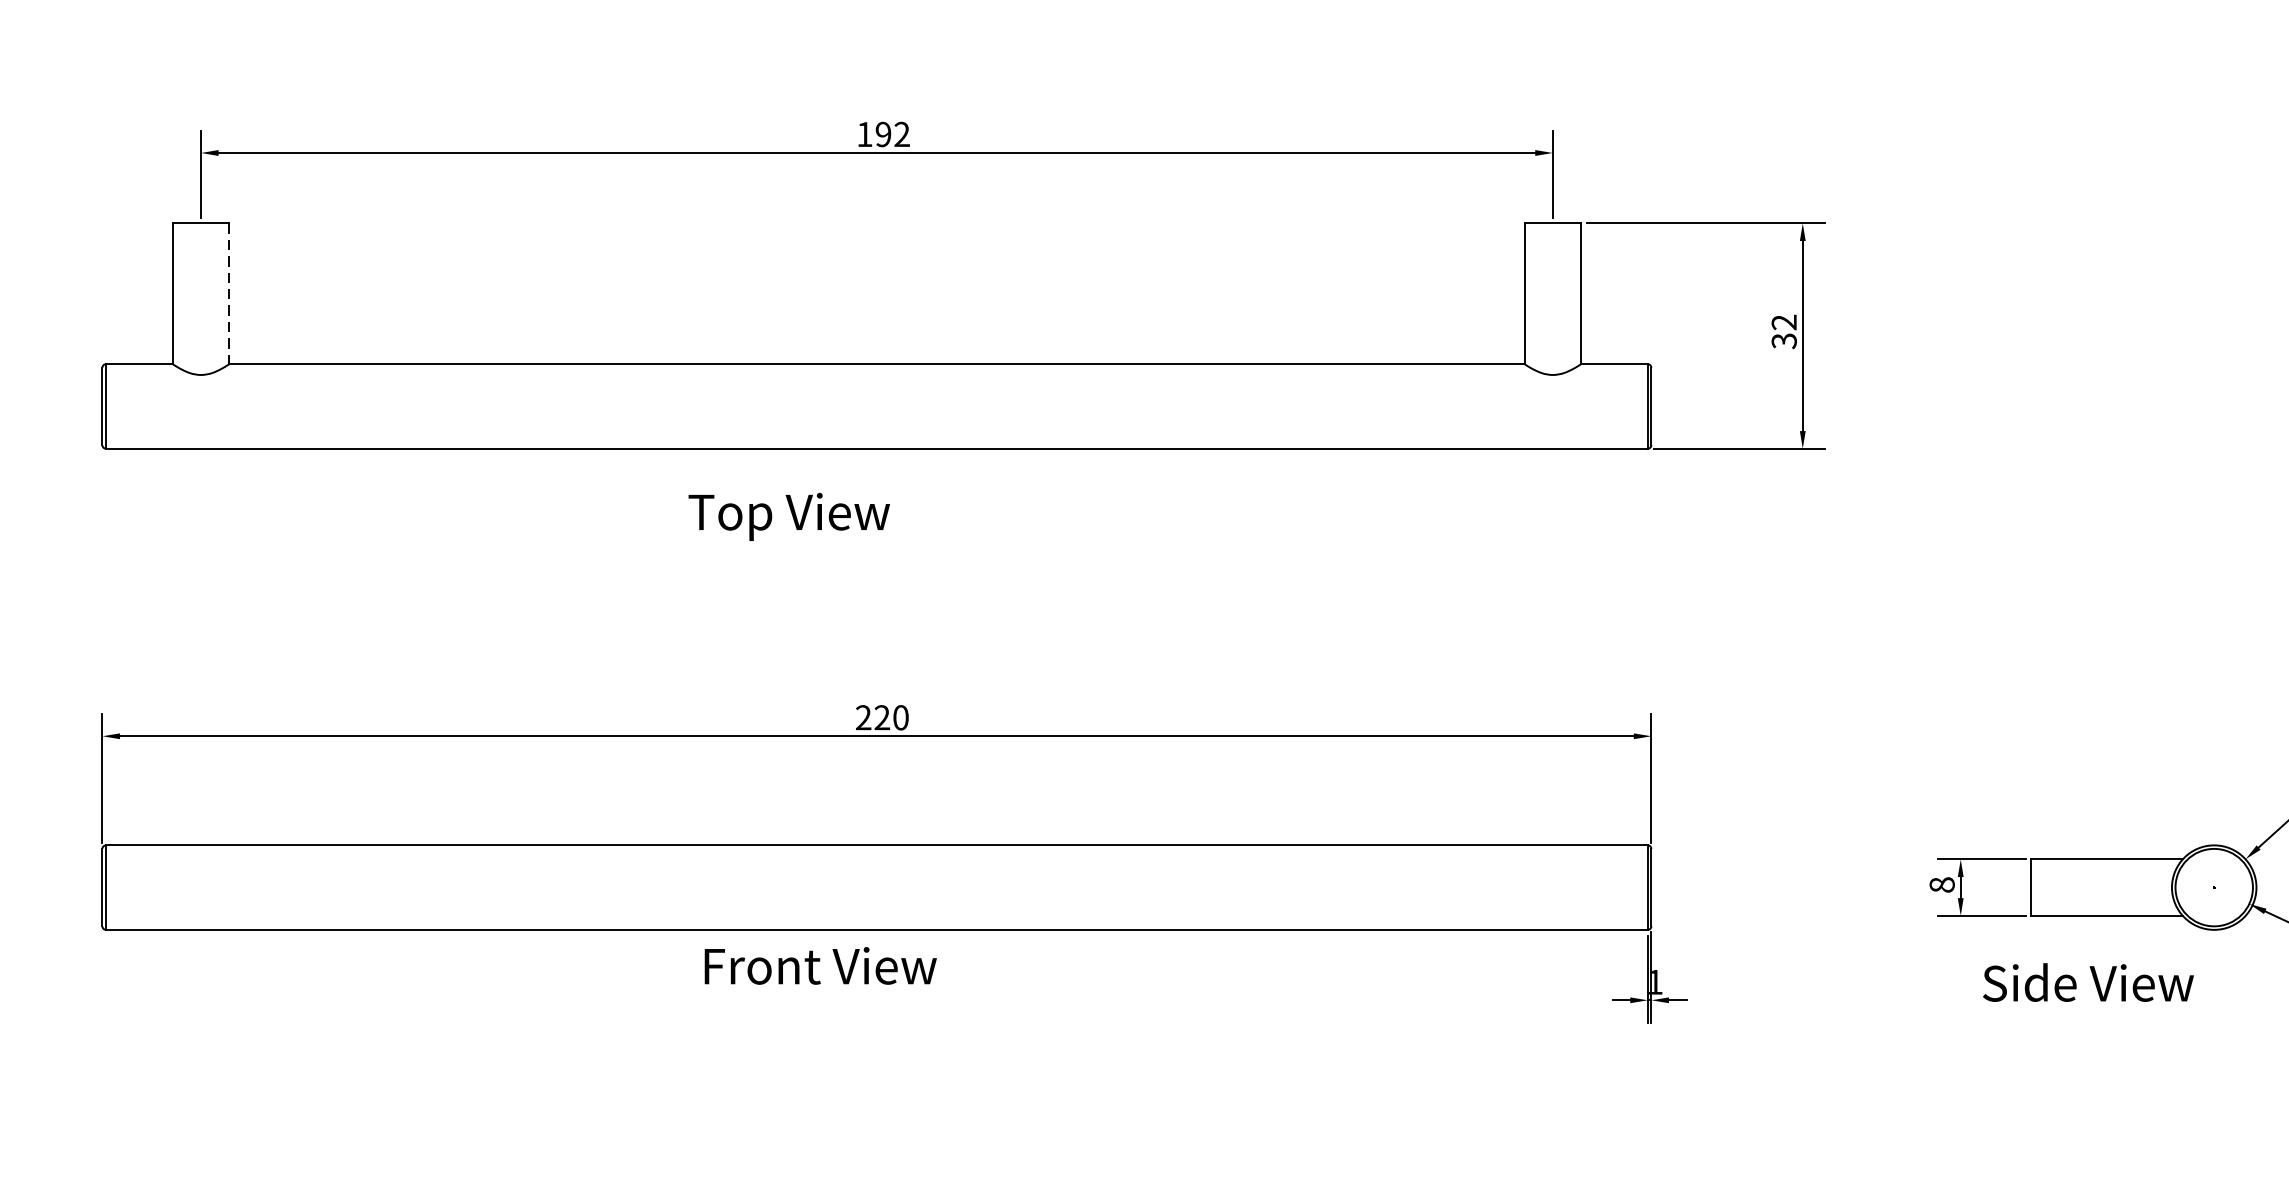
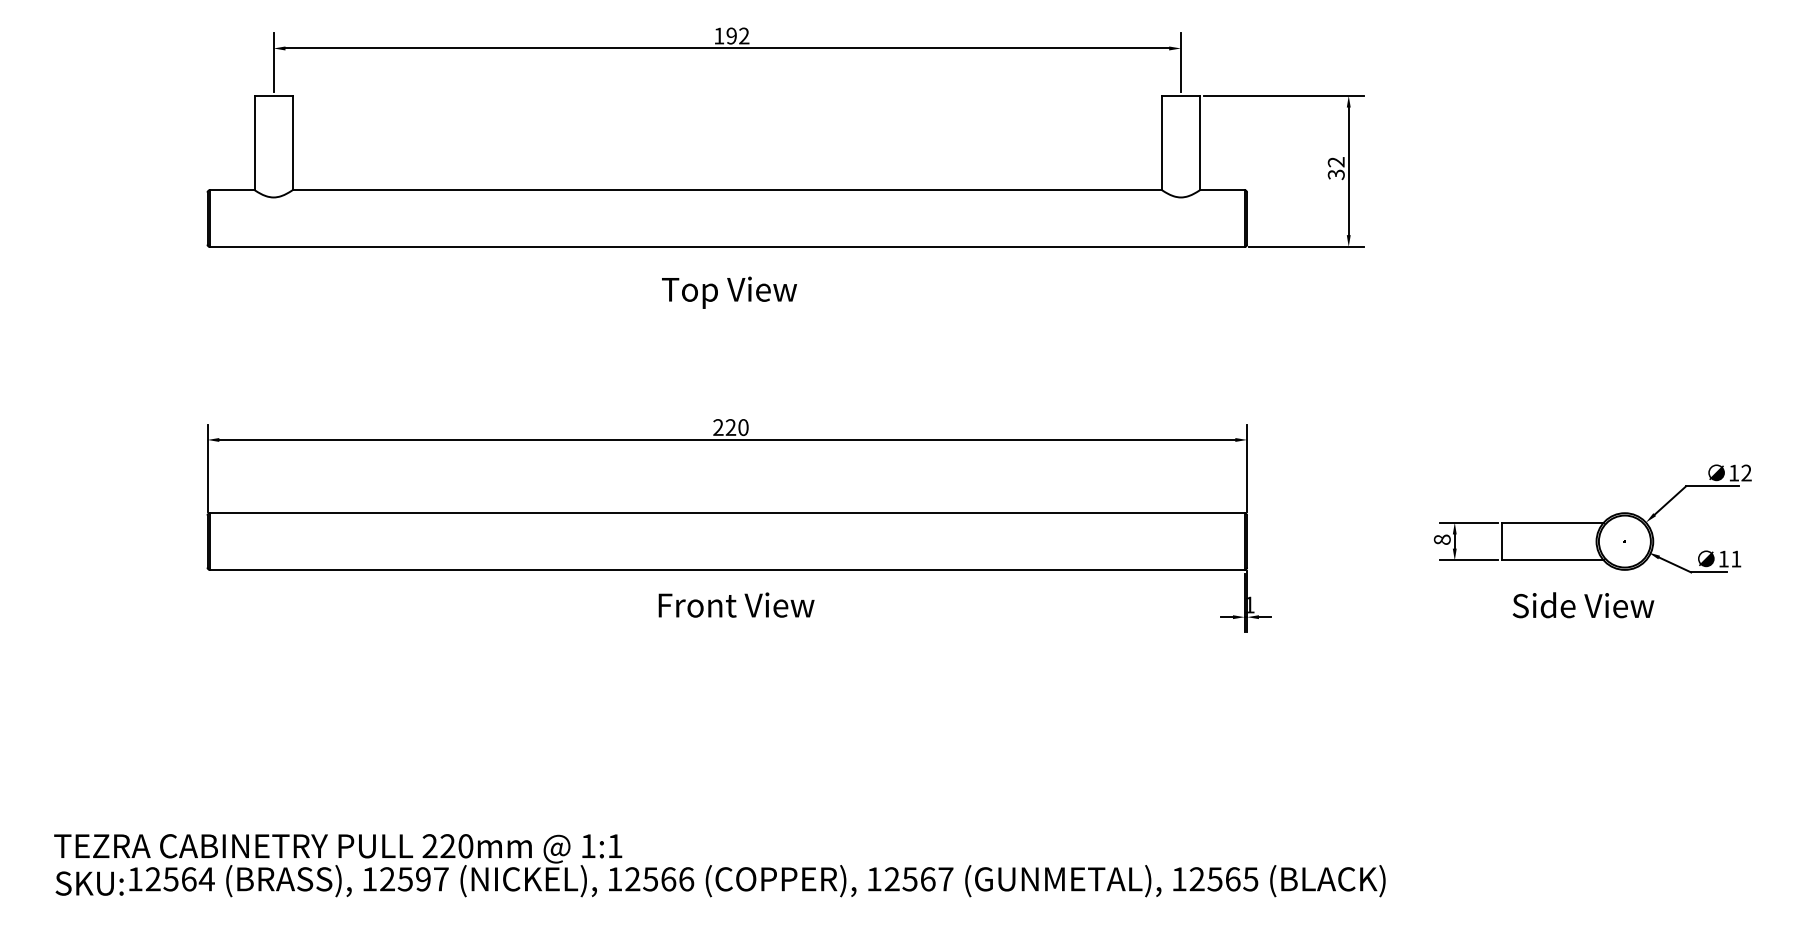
line: (229, 294) -> (292, 143), dashed -> solid
text: (789, 516) -> (729, 292), moved
text: (820, 965) -> (736, 604), moved
text: (2088, 982) -> (1583, 605), moved

